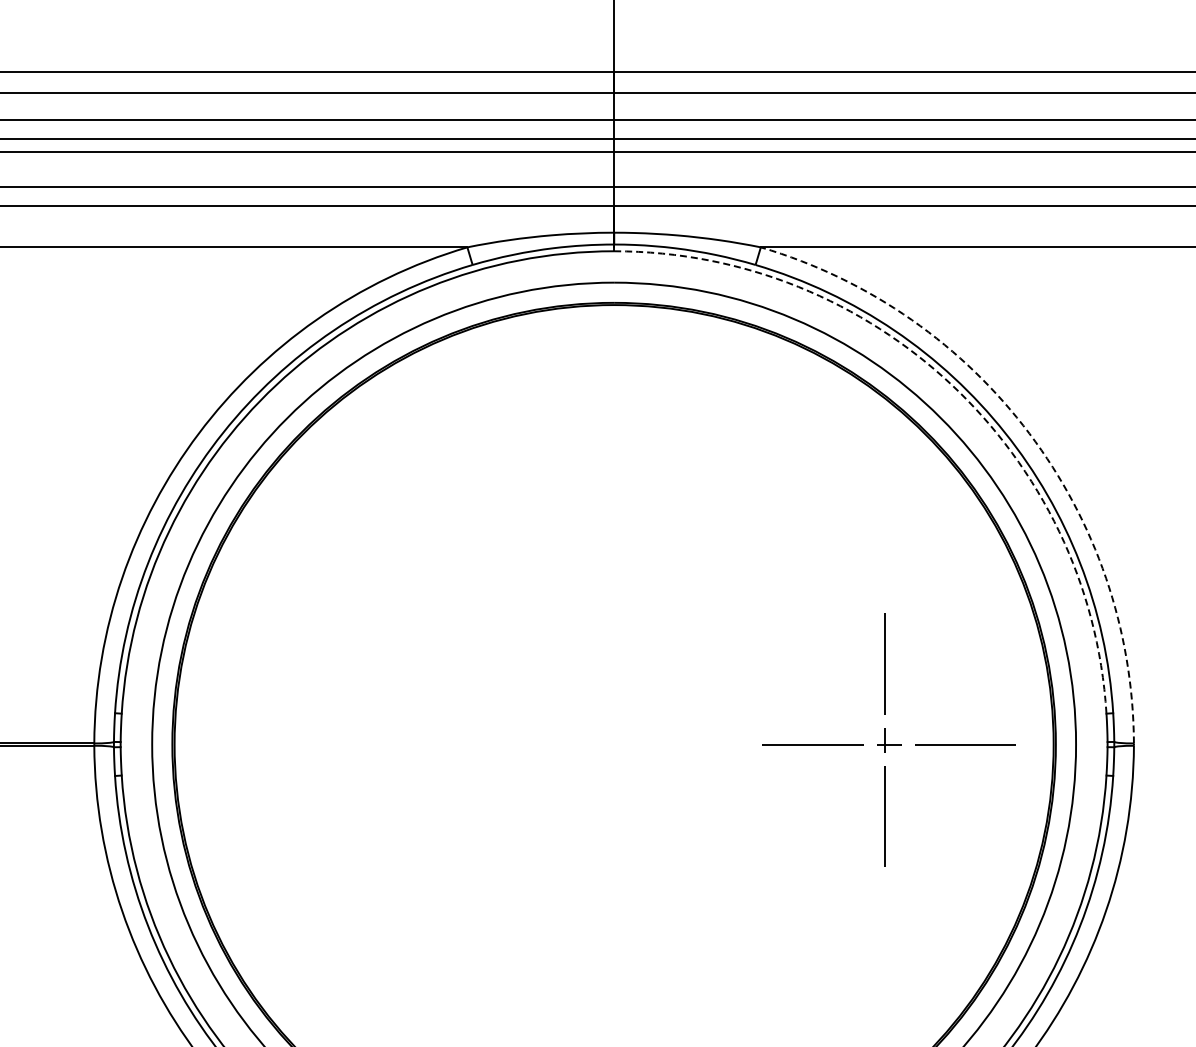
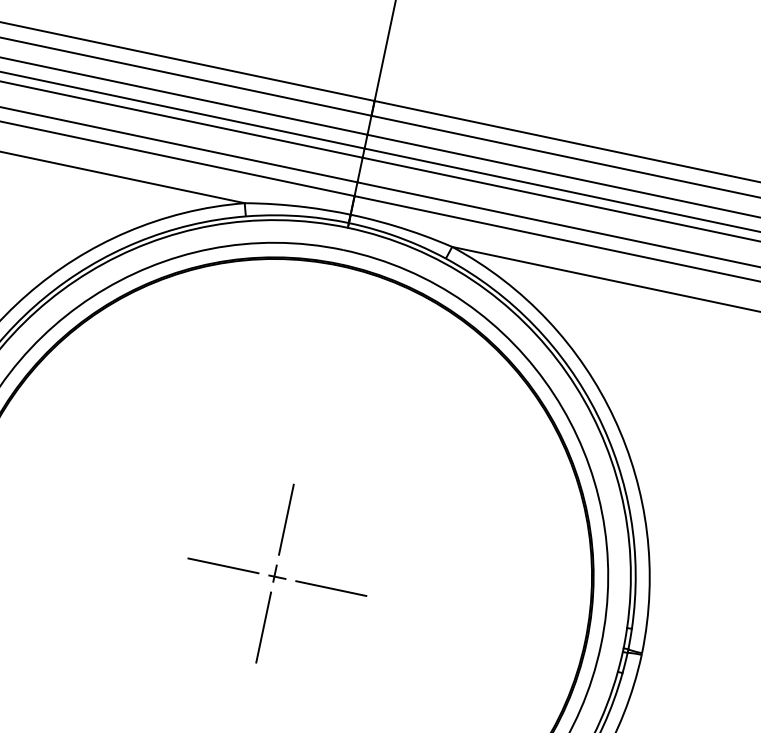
arc: (951, 385) -> (566, 372), dashed -> solid
arc: (1029, 433) -> (614, 418), dashed -> solid
part: (888, 739) -> (277, 573), moved

